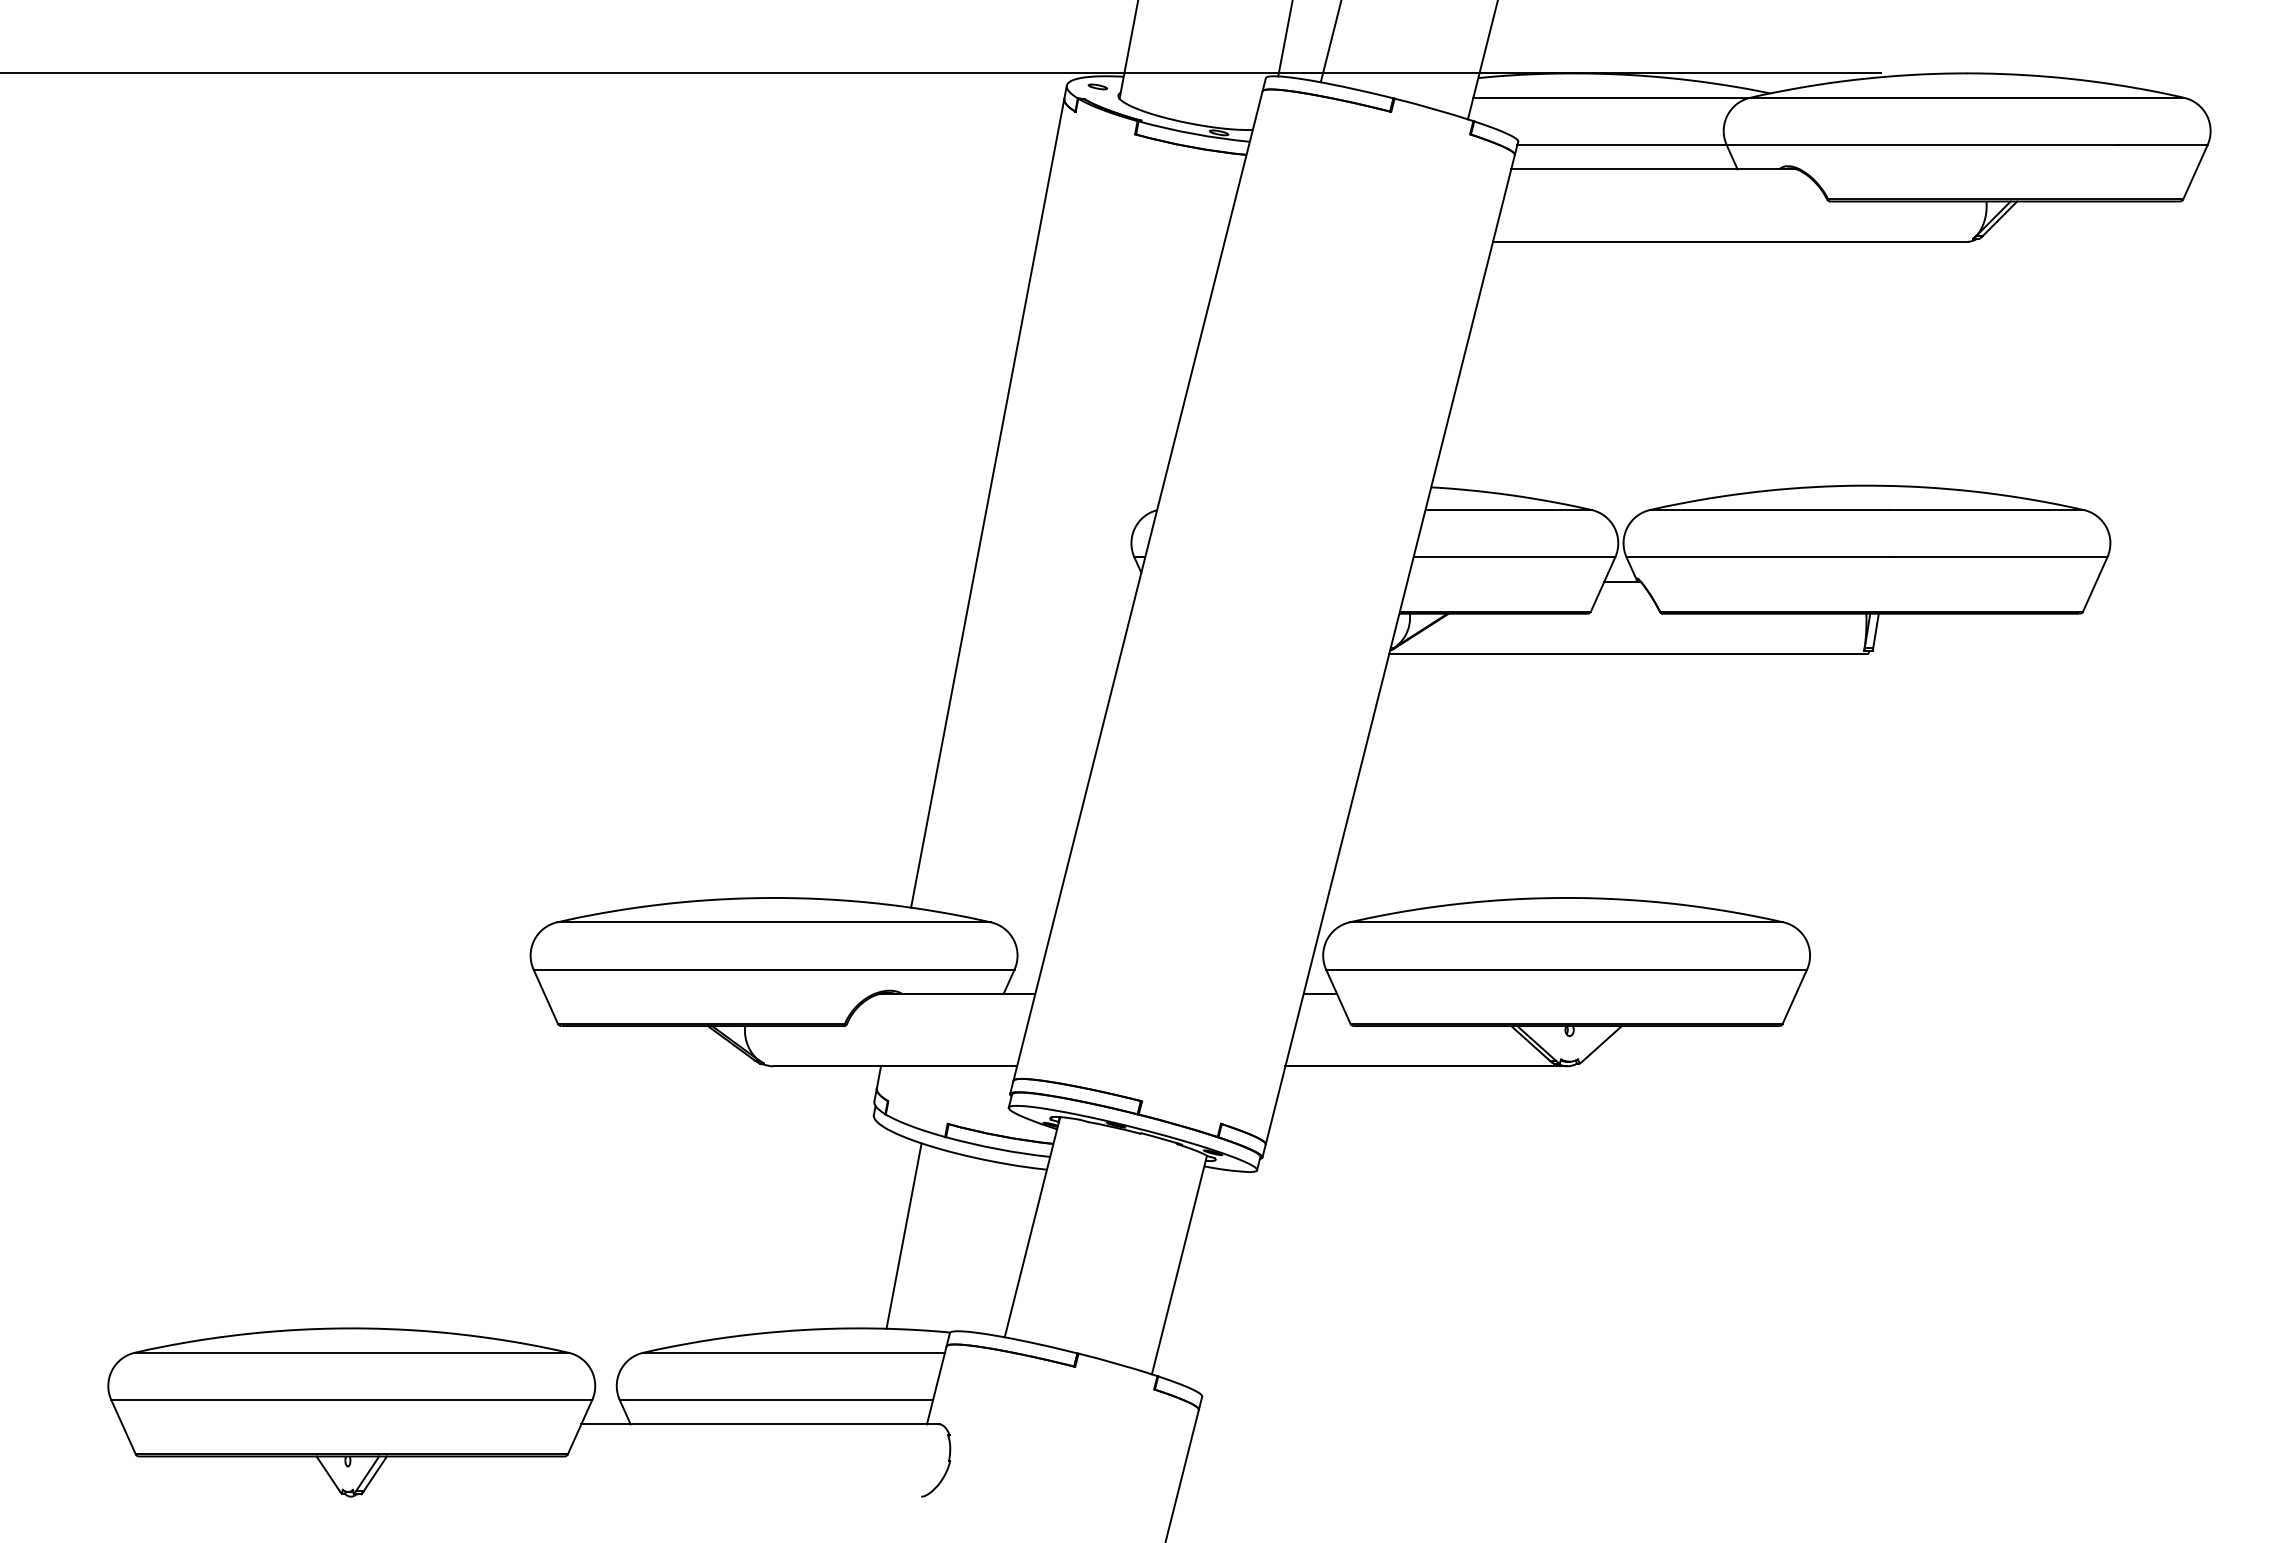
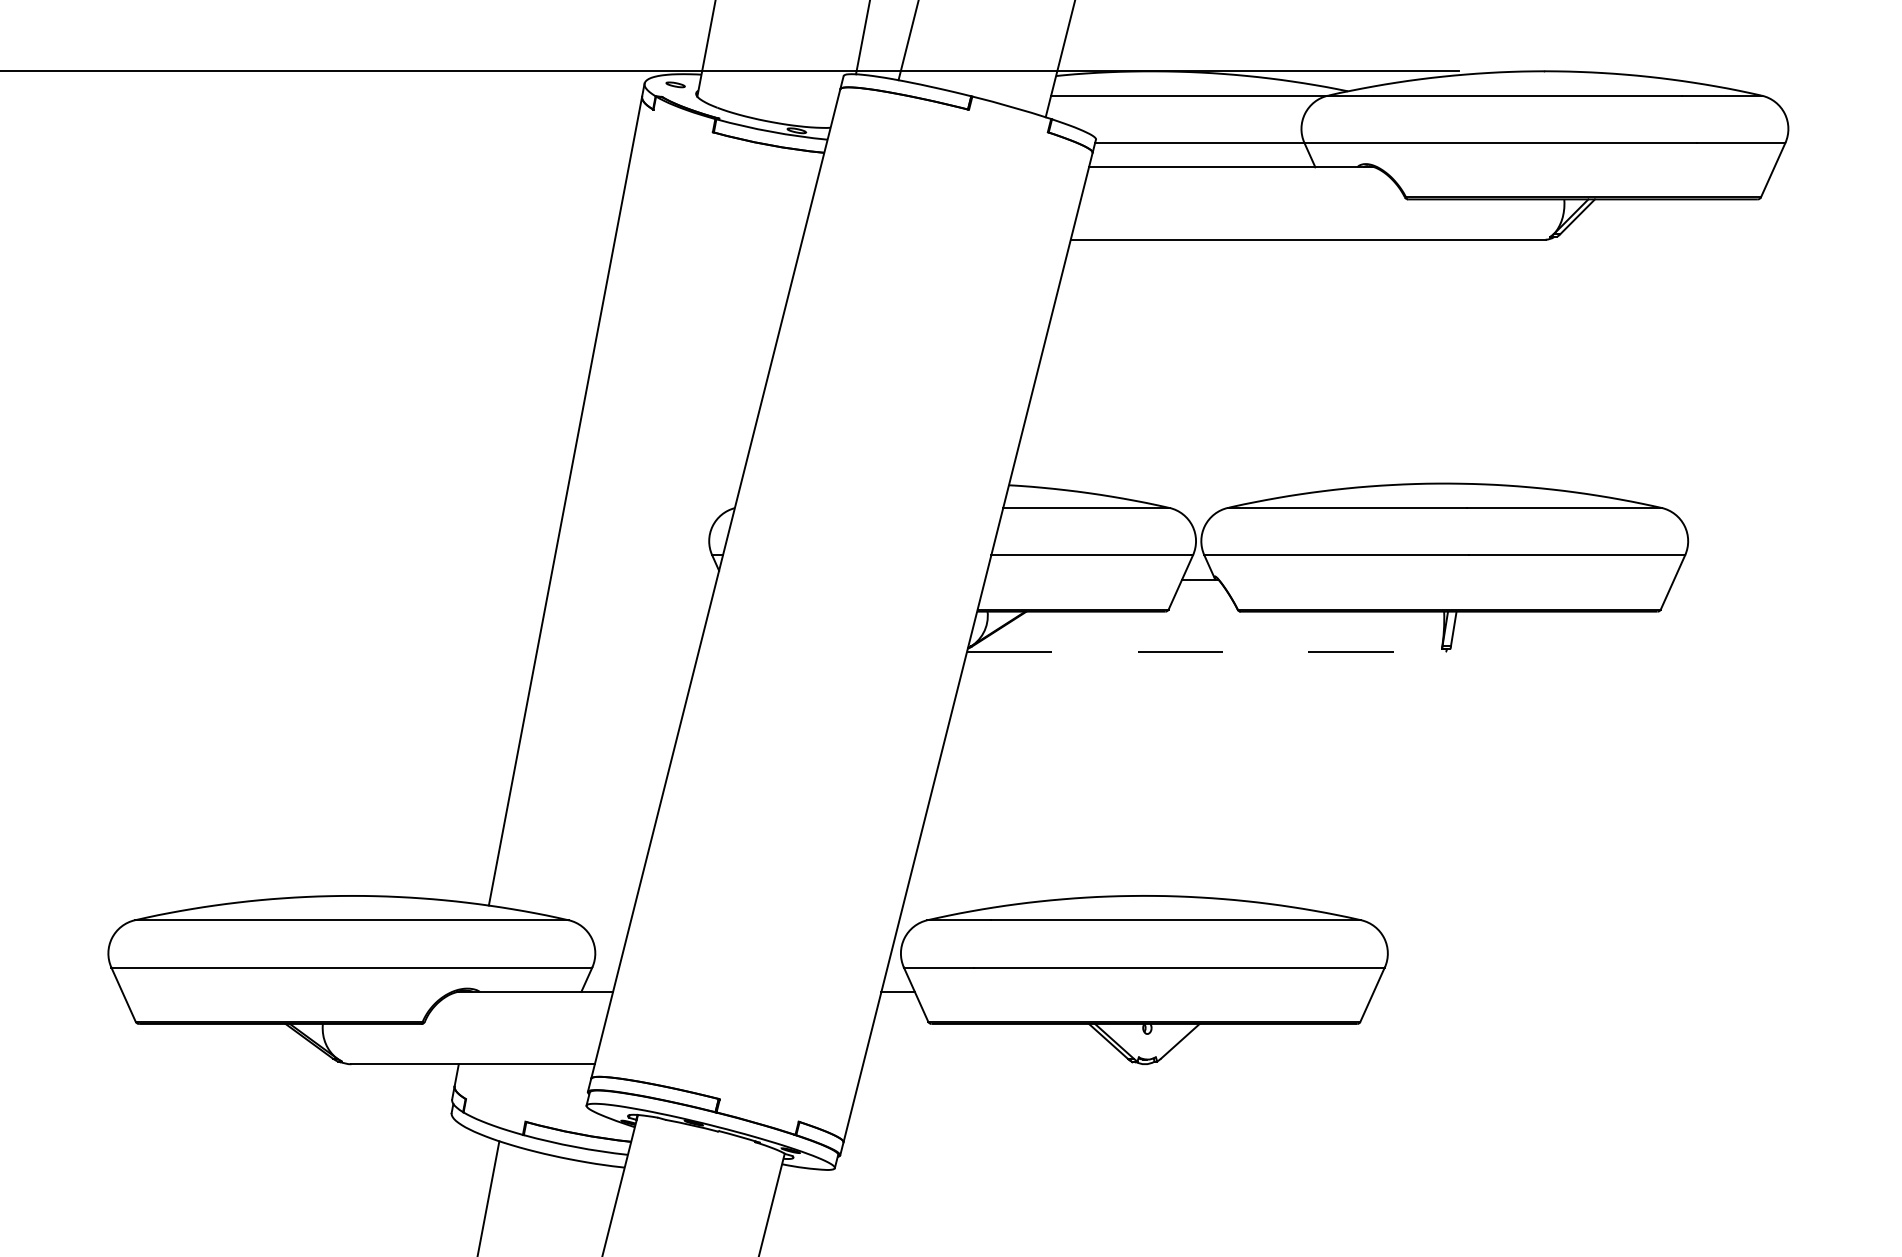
line: (1629, 654) -> (1207, 652), solid -> dashed
line: (1426, 1066) -> (1004, 1064), removed

